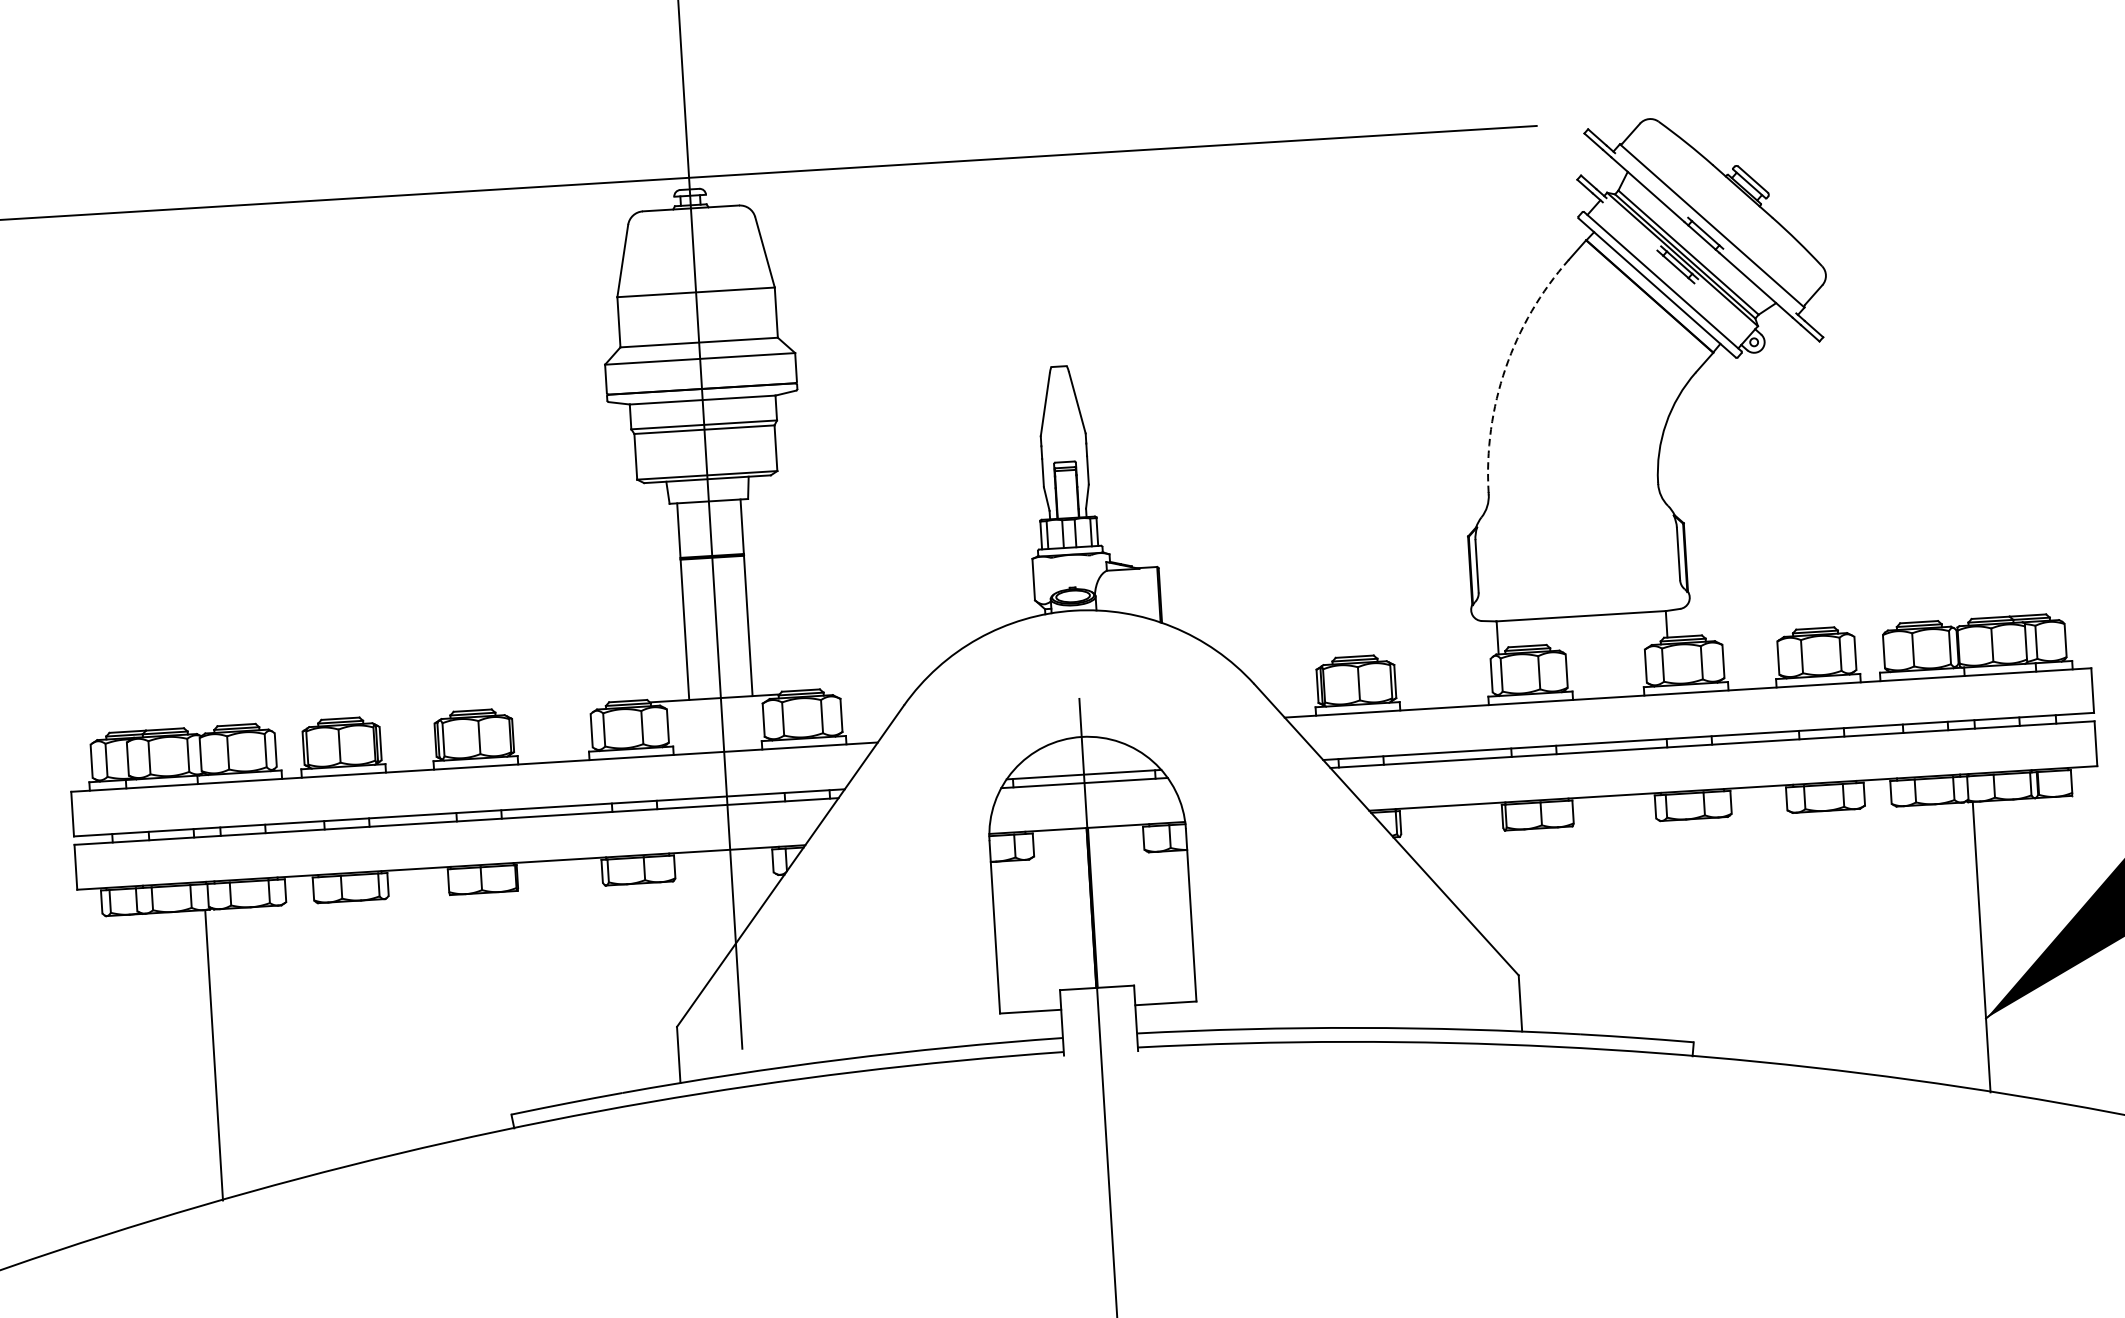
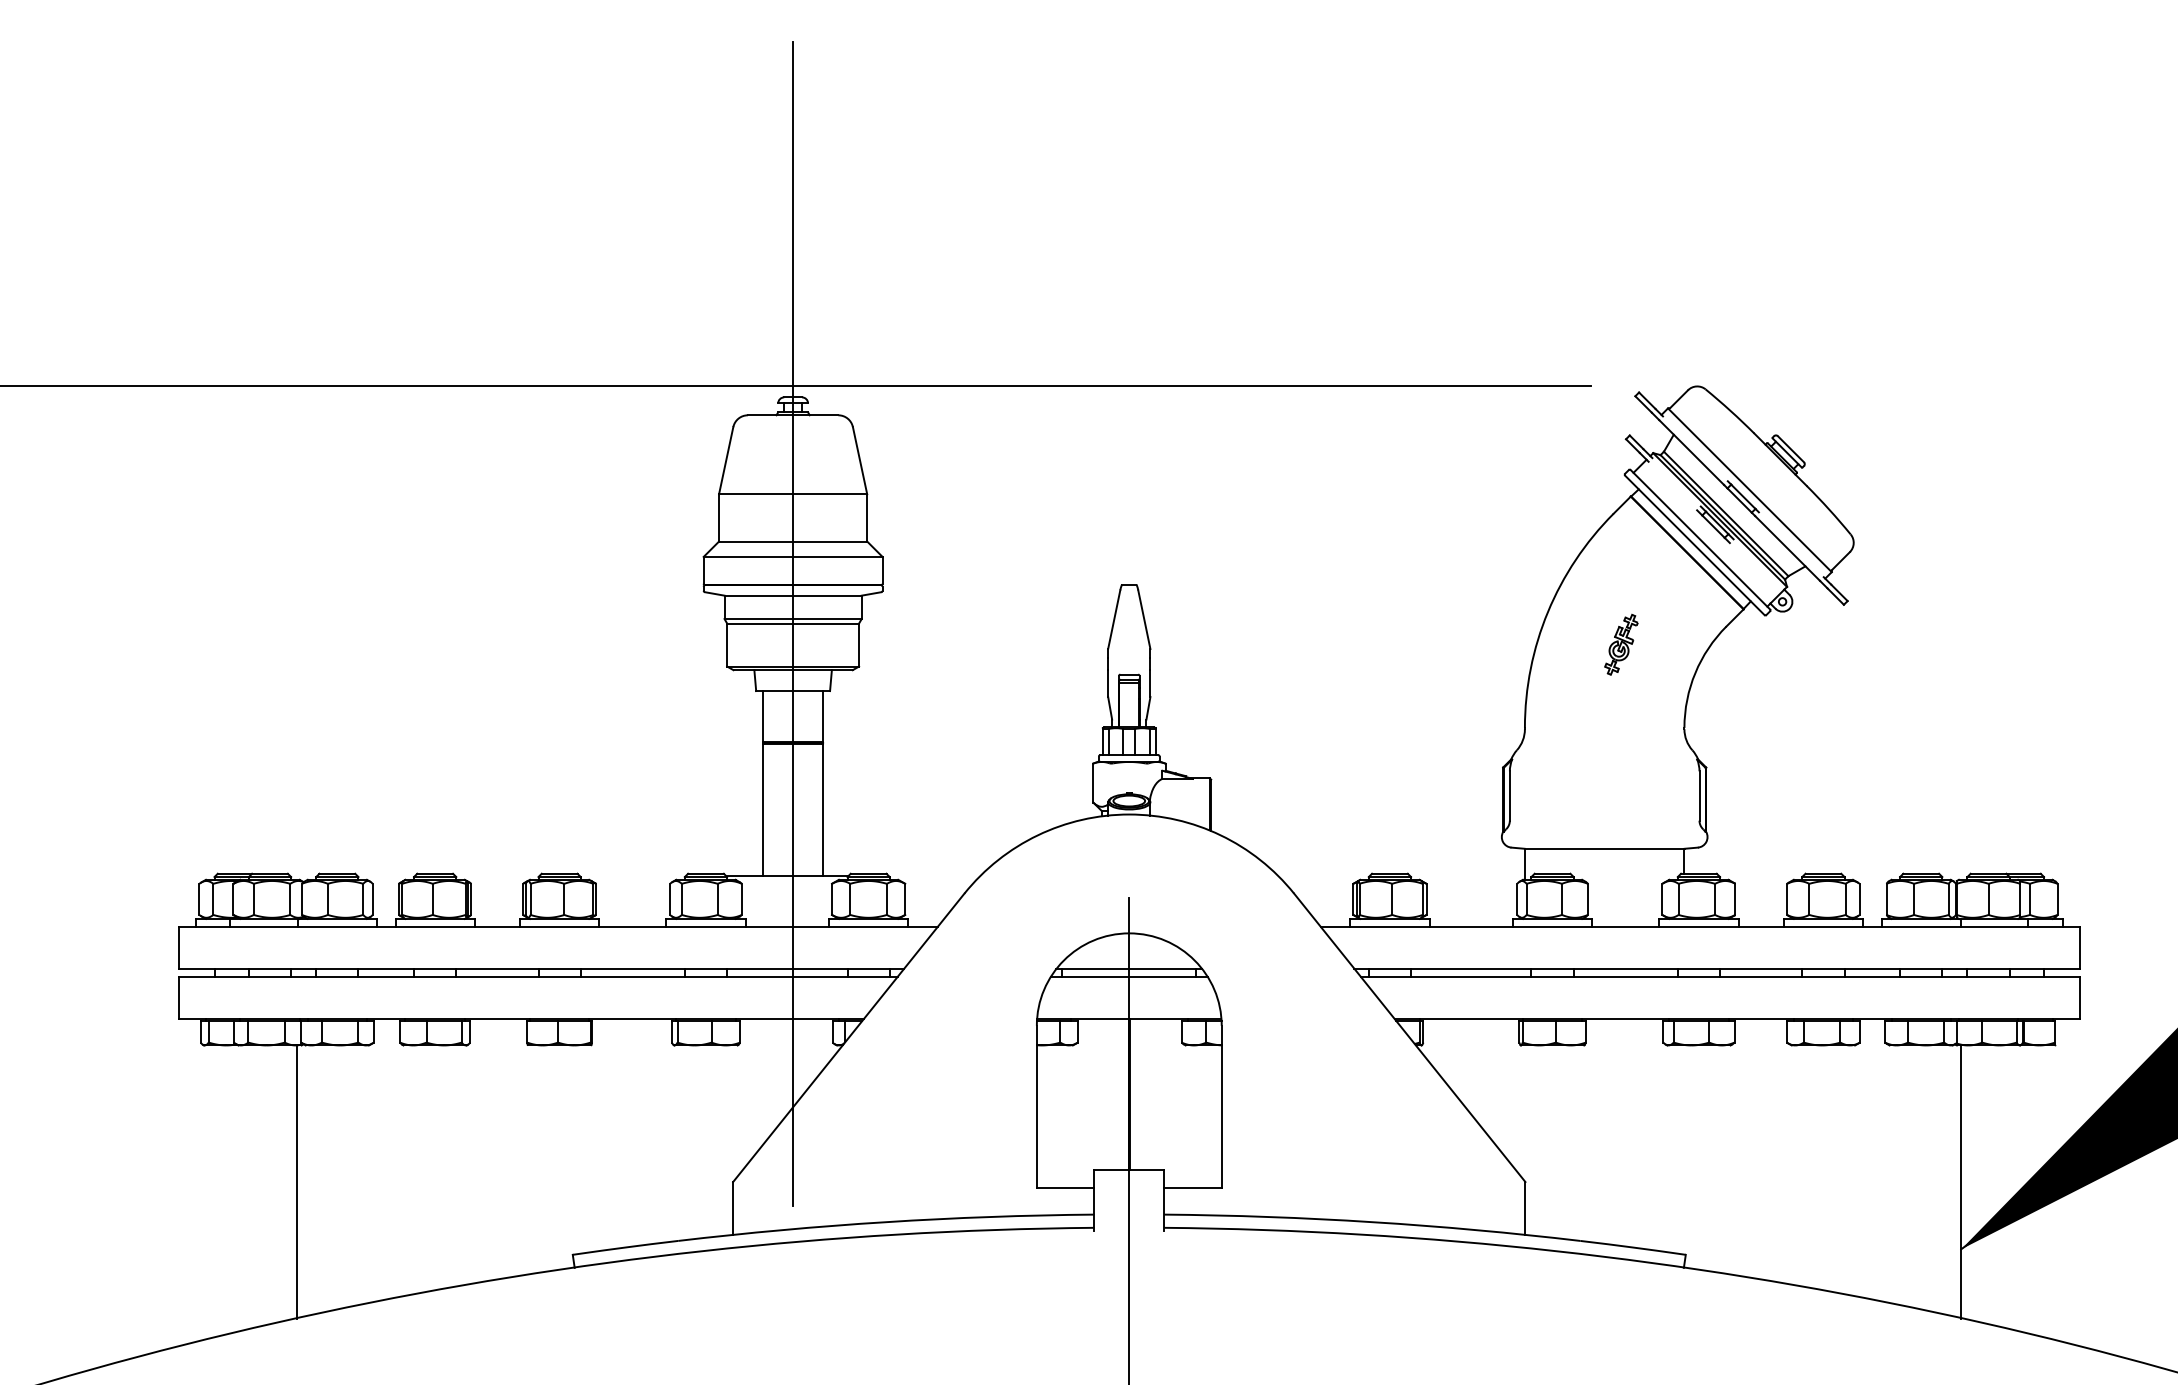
arc: (1505, 368) -> (1547, 612), dashed -> solid
part: (1585, 398) -> (1621, 644), added

